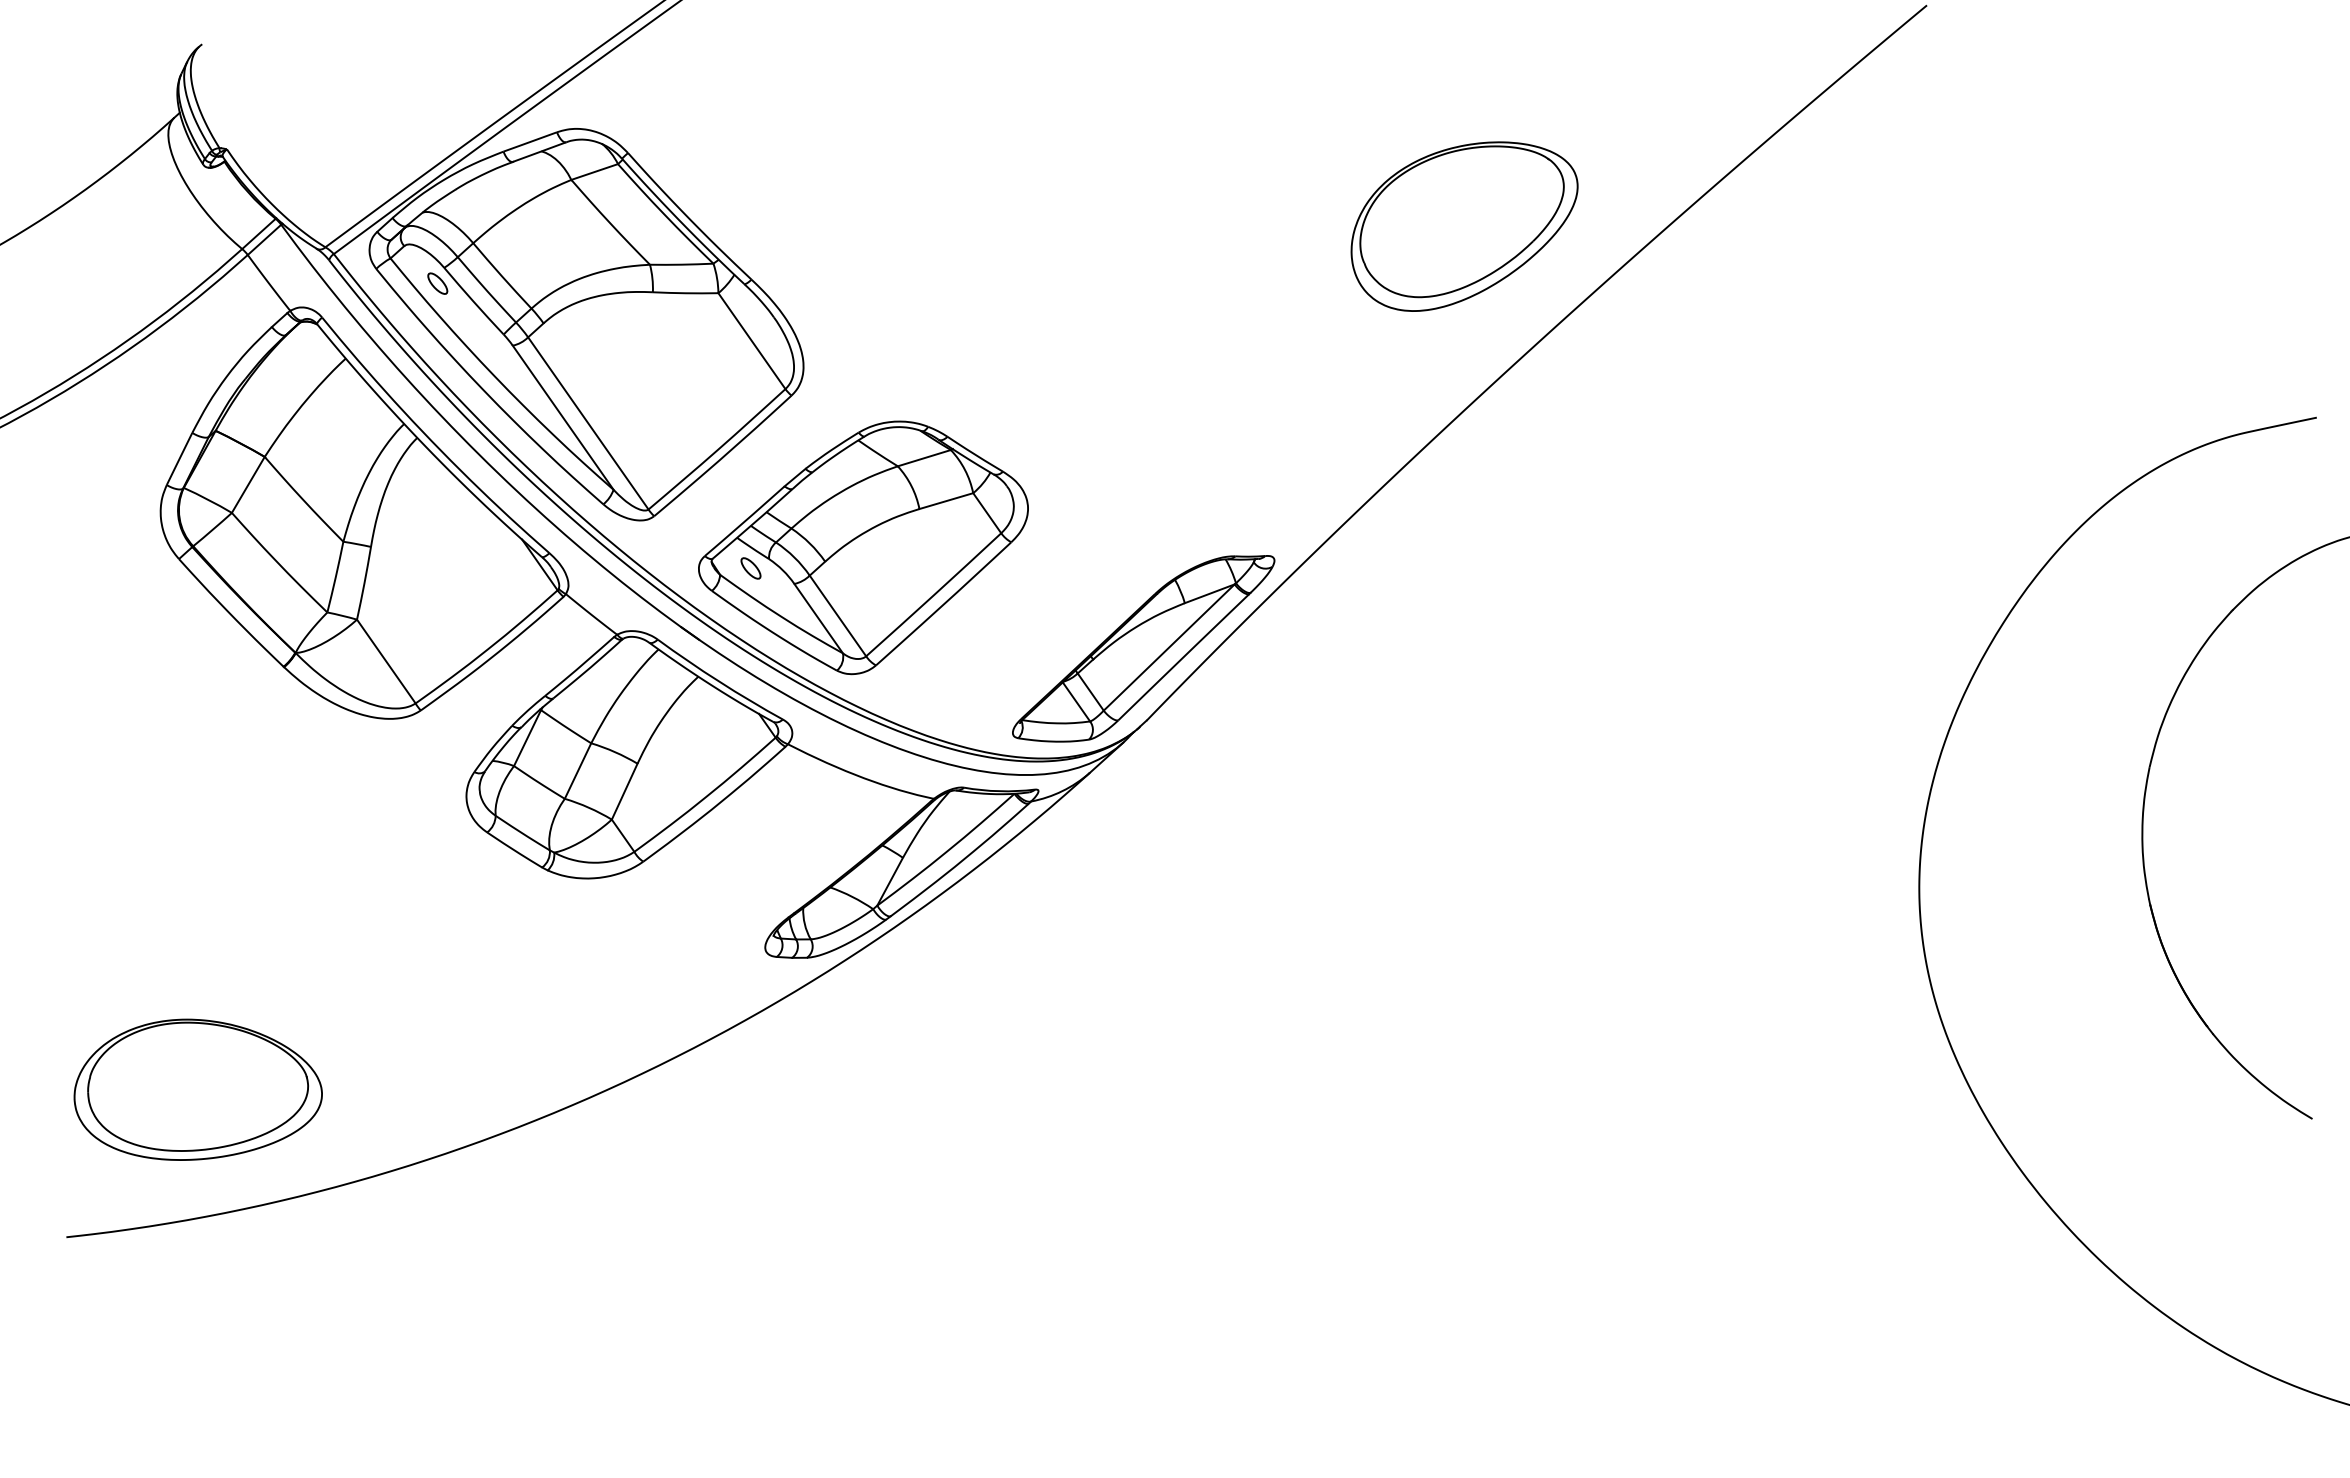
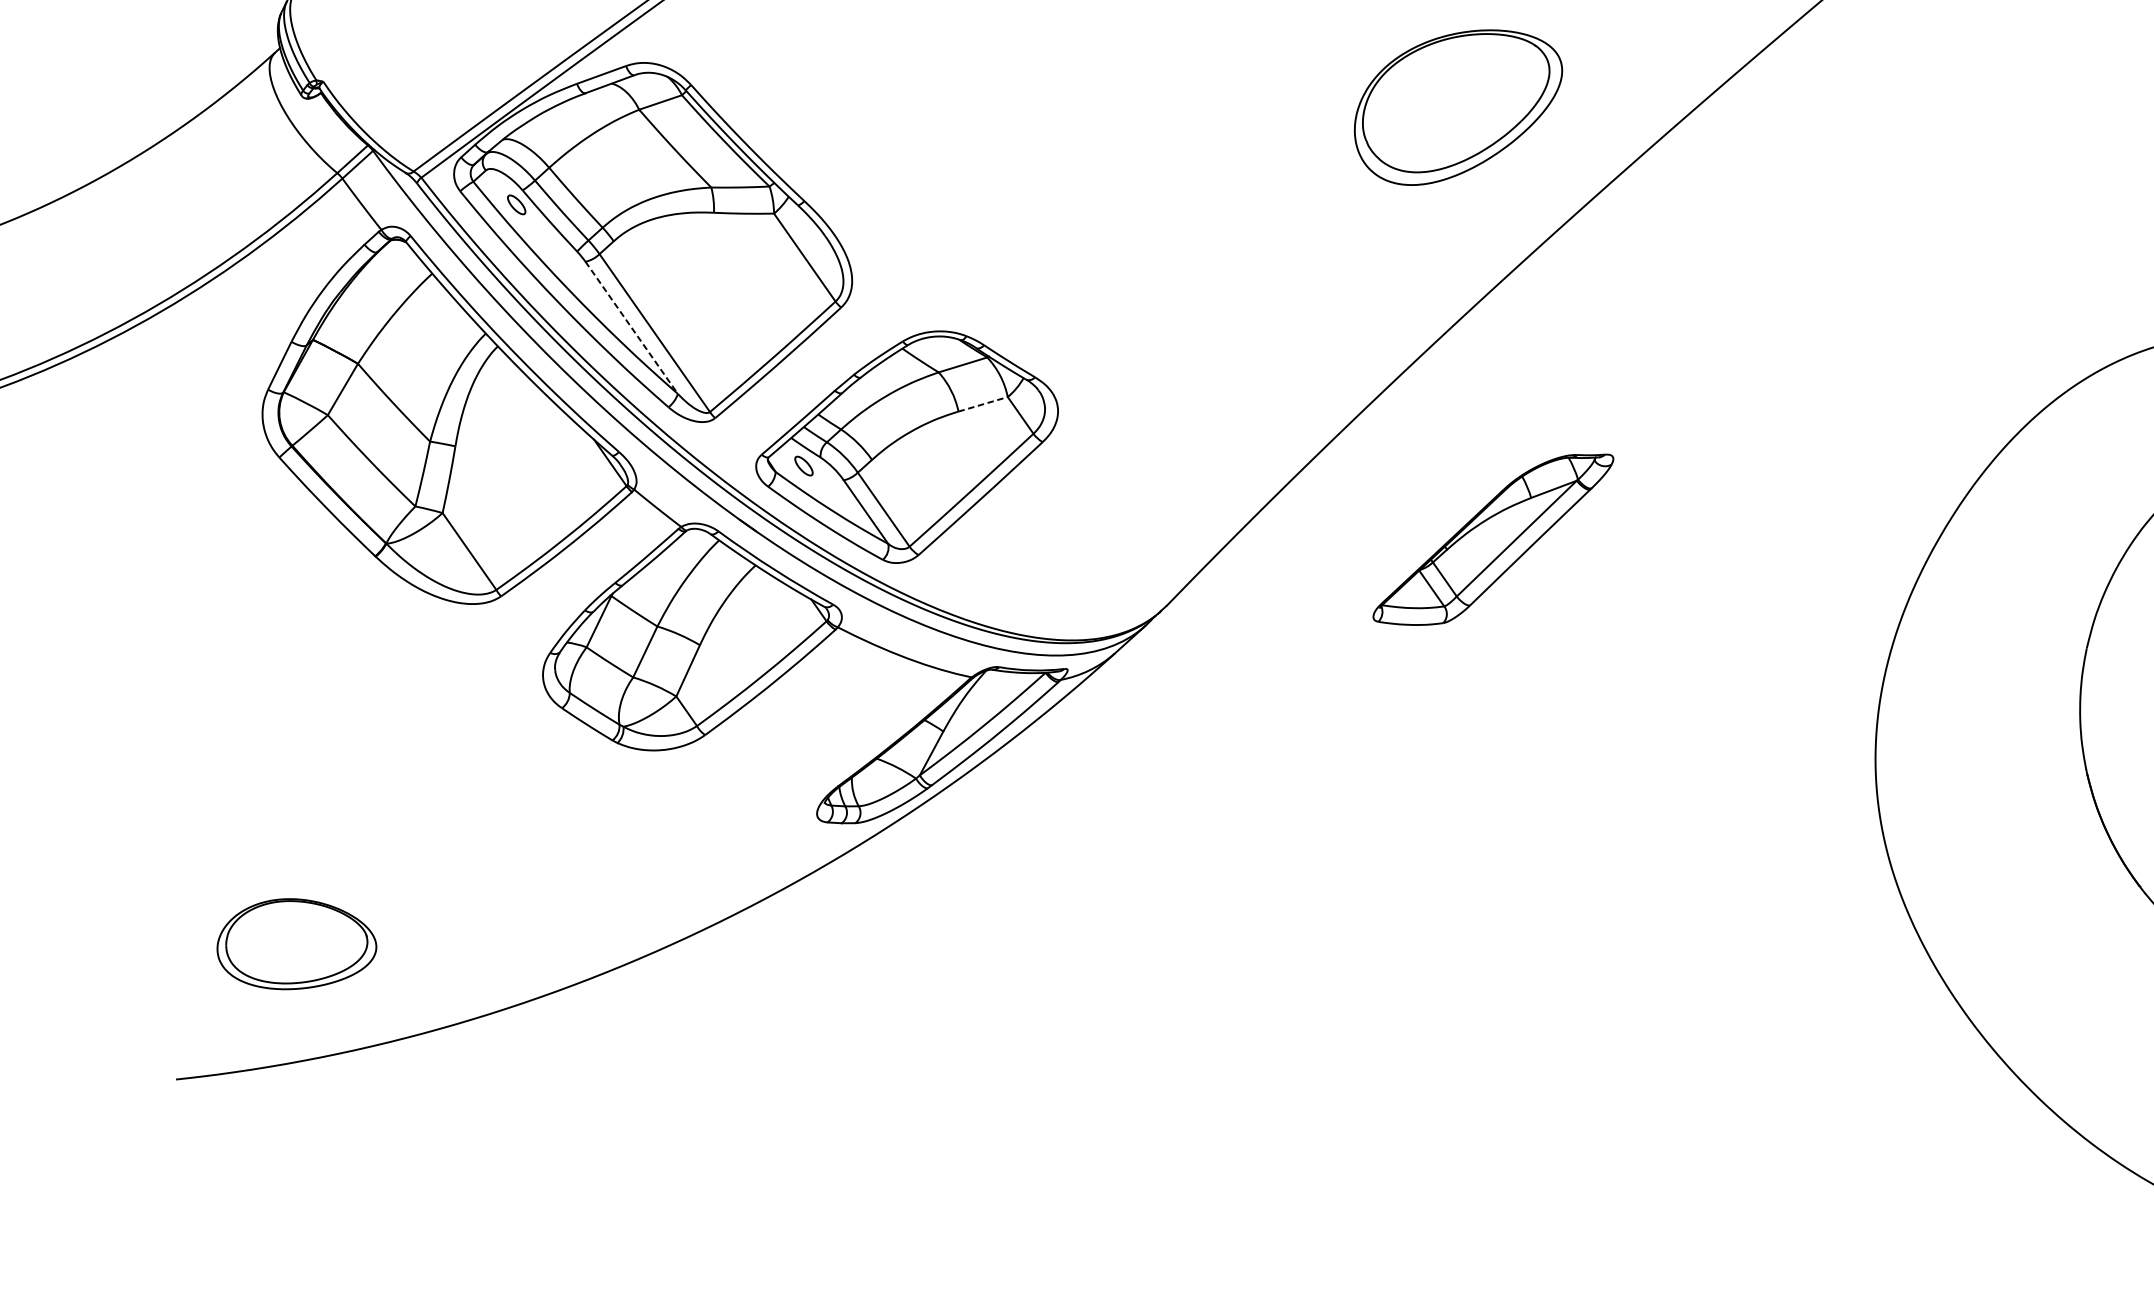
part: (1464, 226) -> (1458, 107), moved
line: (563, 417) -> (632, 327), solid -> dashed
line: (946, 500) -> (983, 403), solid -> dashed
part: (1143, 648) -> (1493, 539), moved
part: (197, 1089) -> (296, 944), size x0.7

